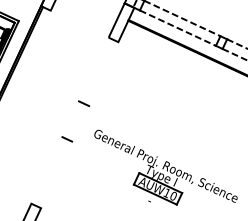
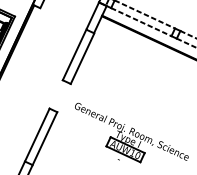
line: (93, 69) -> (74, 54), added
line: (103, 74) -> (82, 58), added
line: (46, 170) -> (36, 135), added
line: (56, 174) -> (44, 138), added

